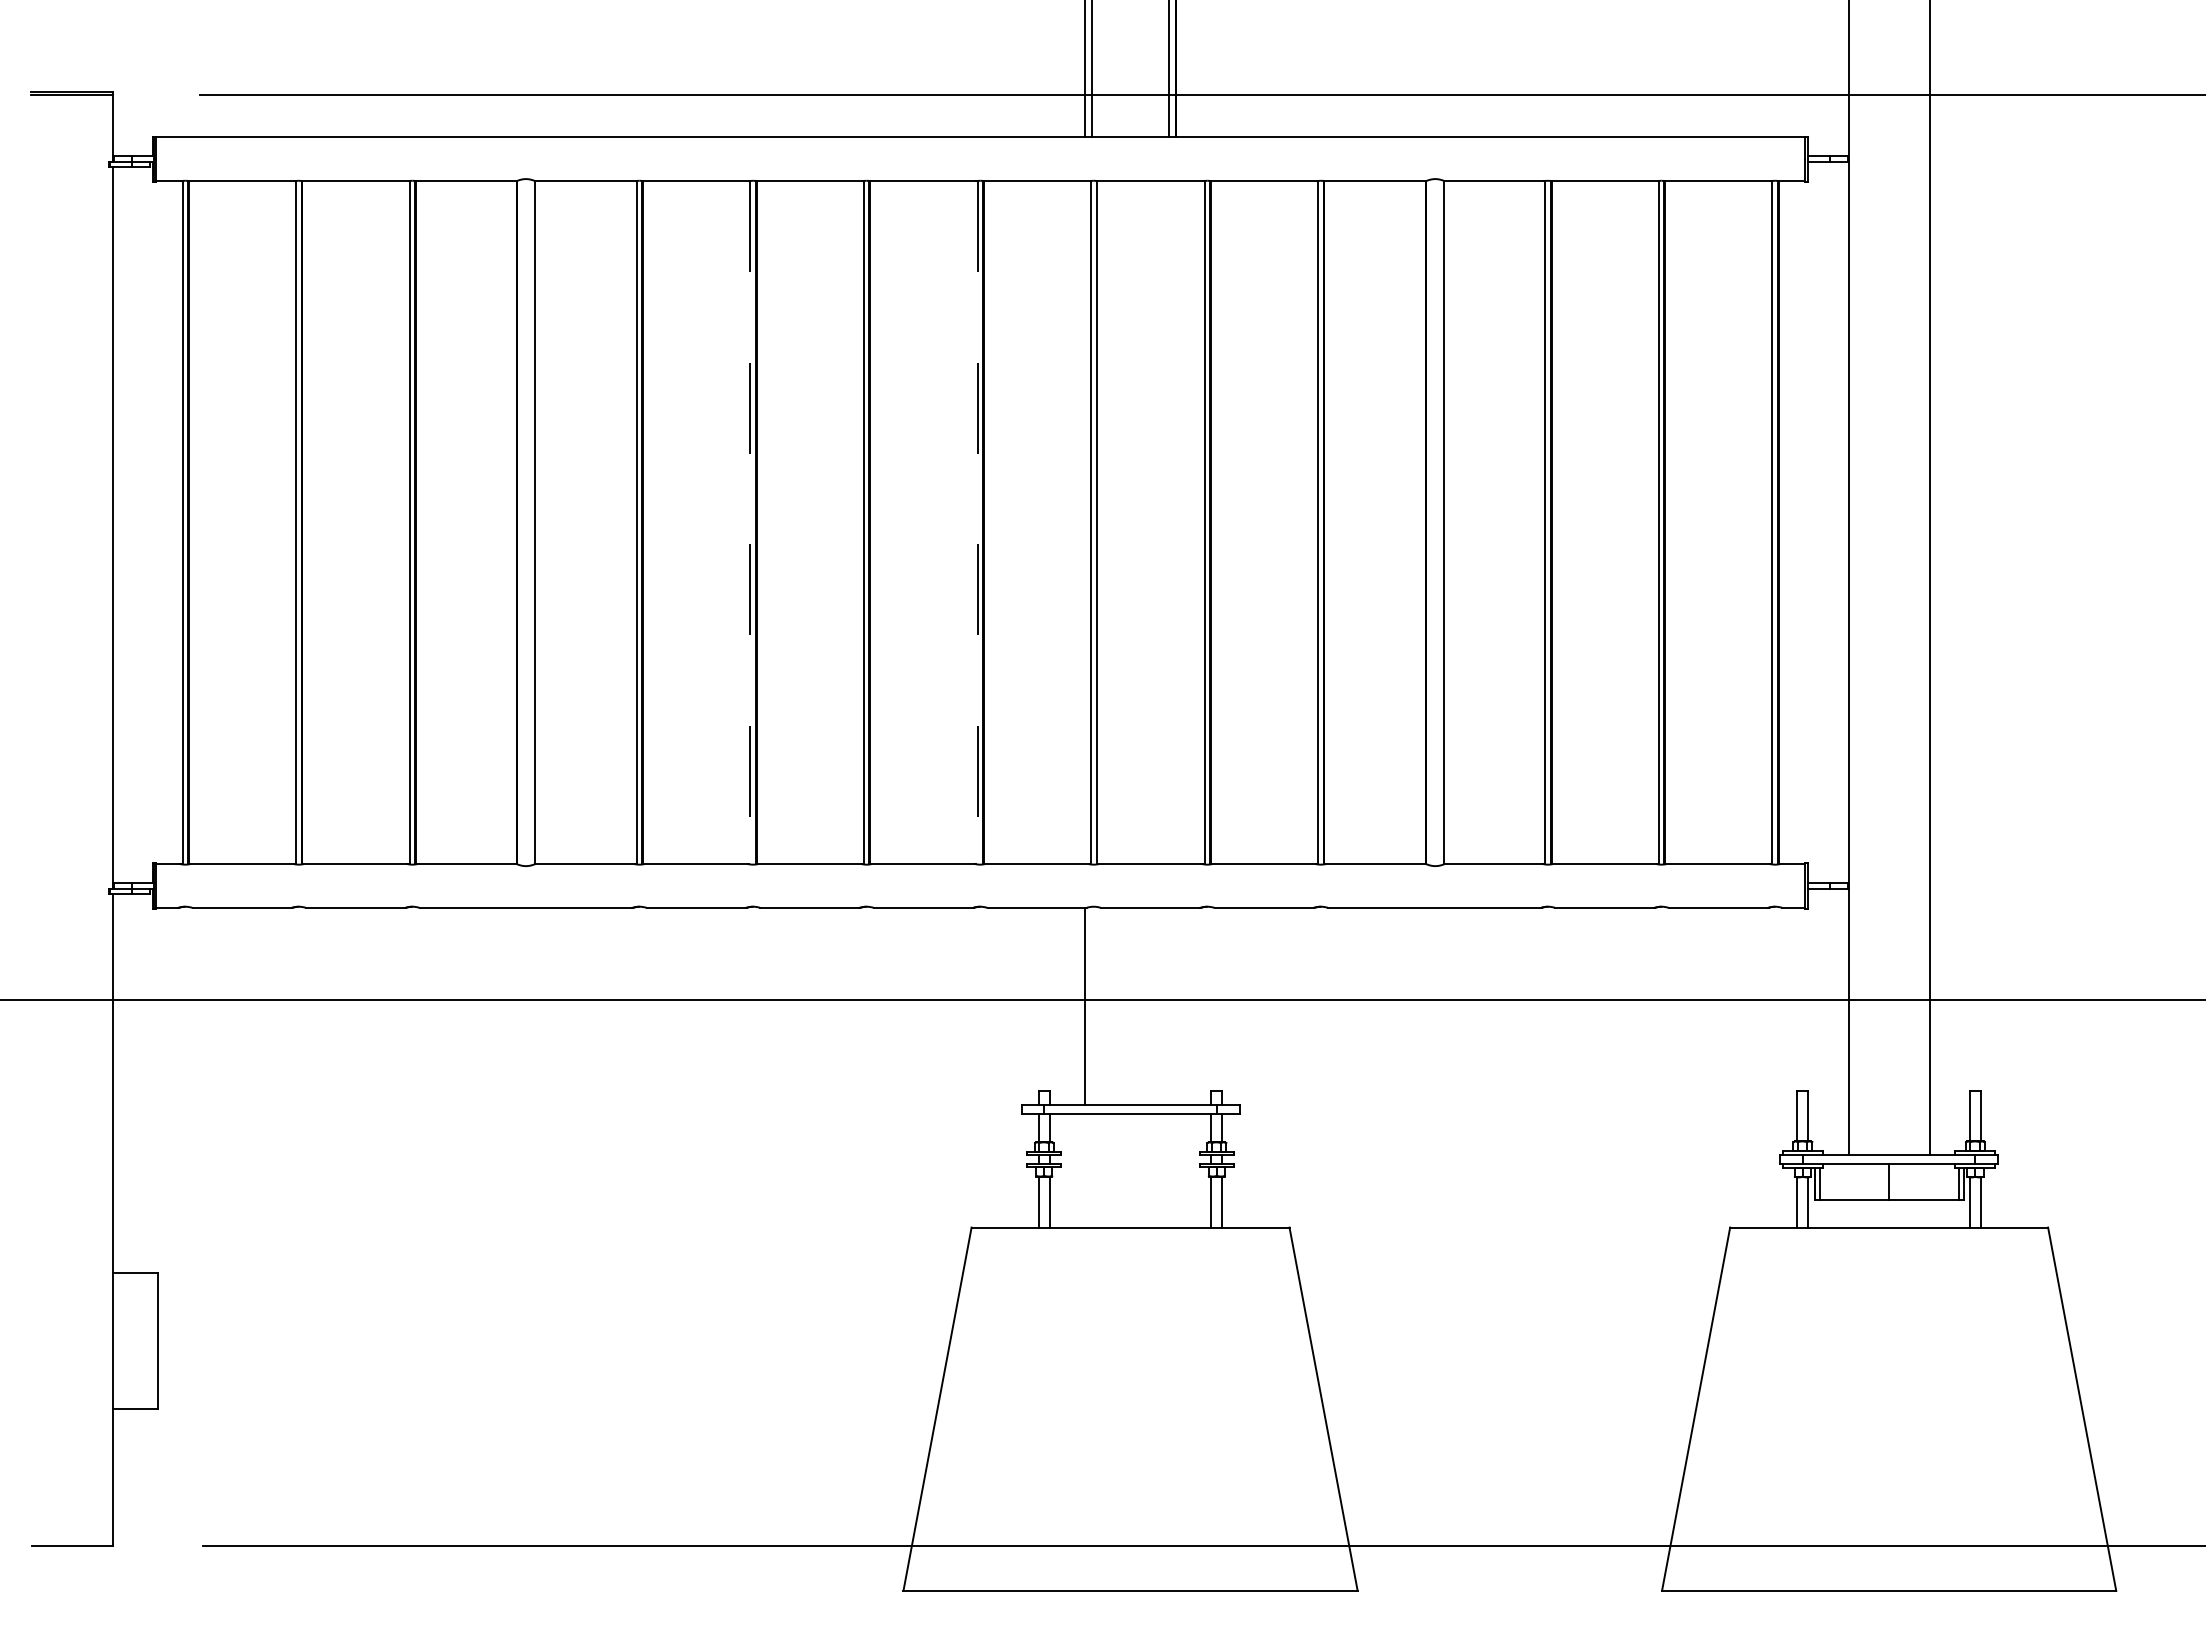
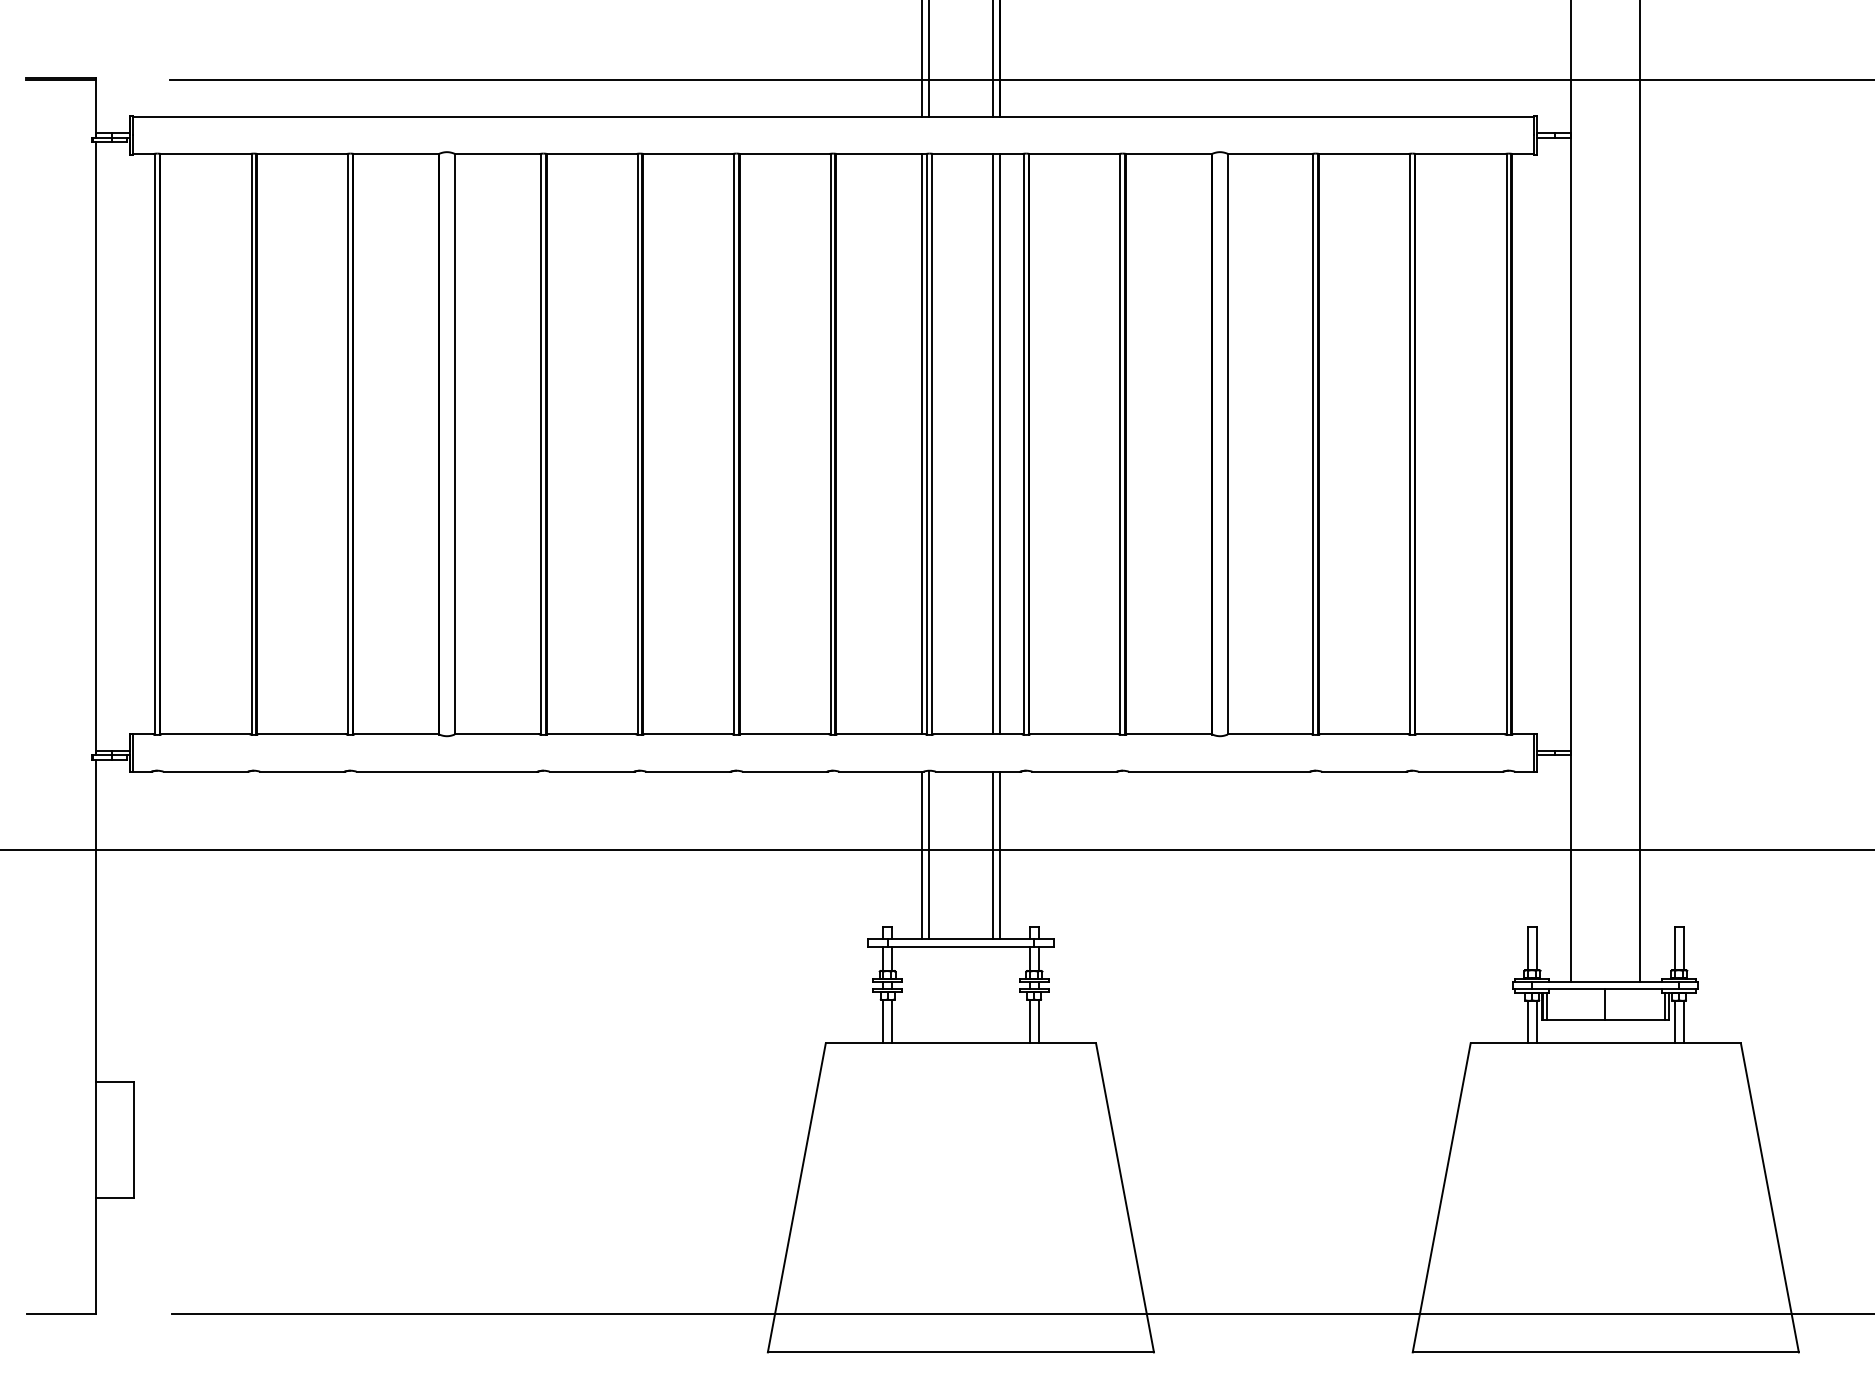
line: (750, 522) -> (637, 444), dashed -> solid
line: (977, 522) -> (830, 444), dashed -> solid
line: (1085, 522) -> (922, 444), added
line: (1168, 522) -> (993, 444), added
line: (1175, 522) -> (999, 444), added
line: (1092, 1005) -> (928, 854), added
line: (1168, 1005) -> (993, 854), added
line: (1175, 1005) -> (999, 854), added

